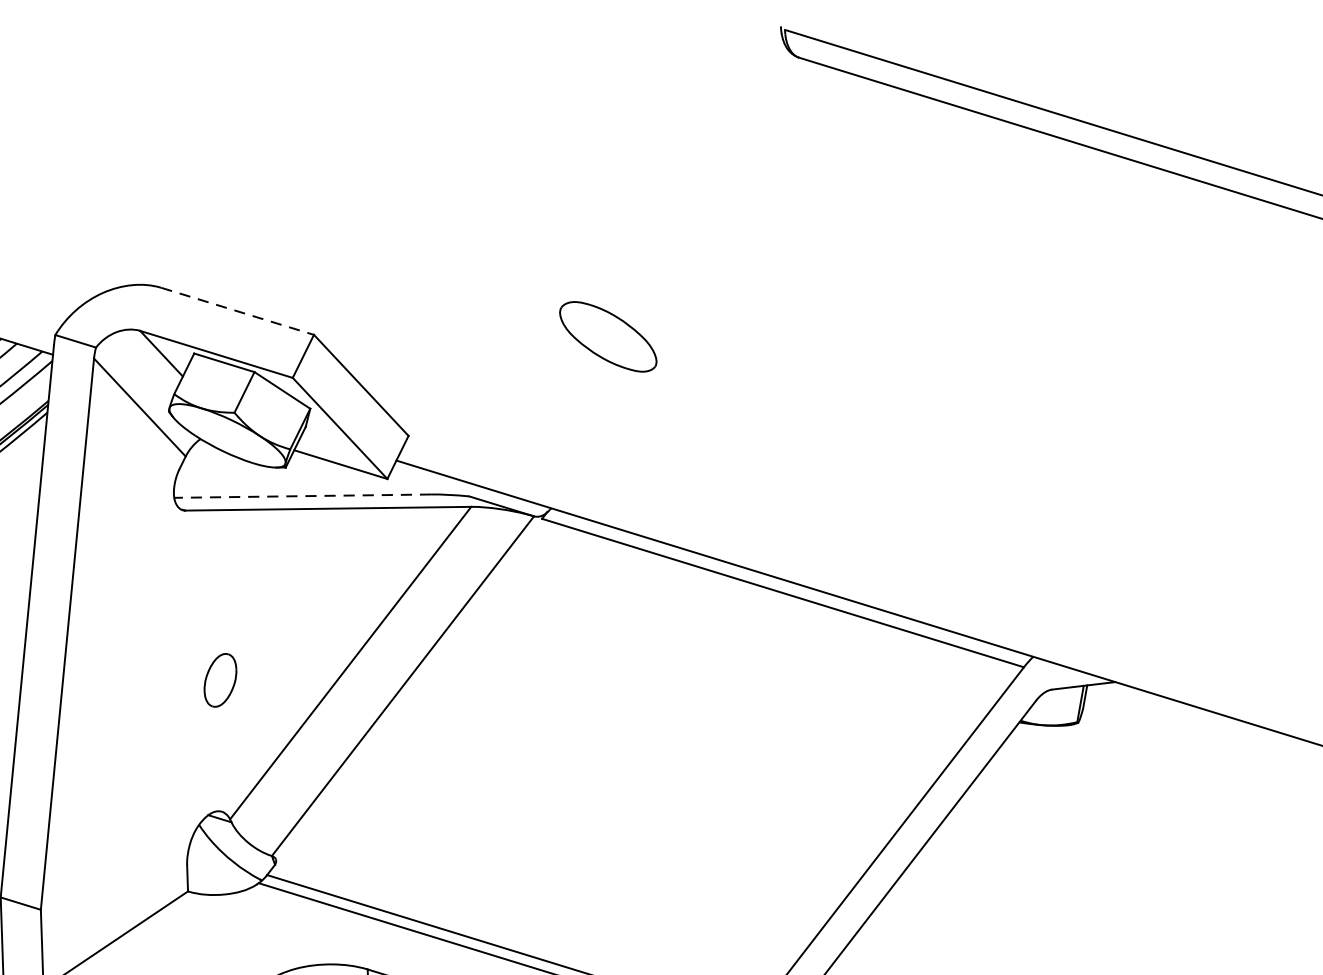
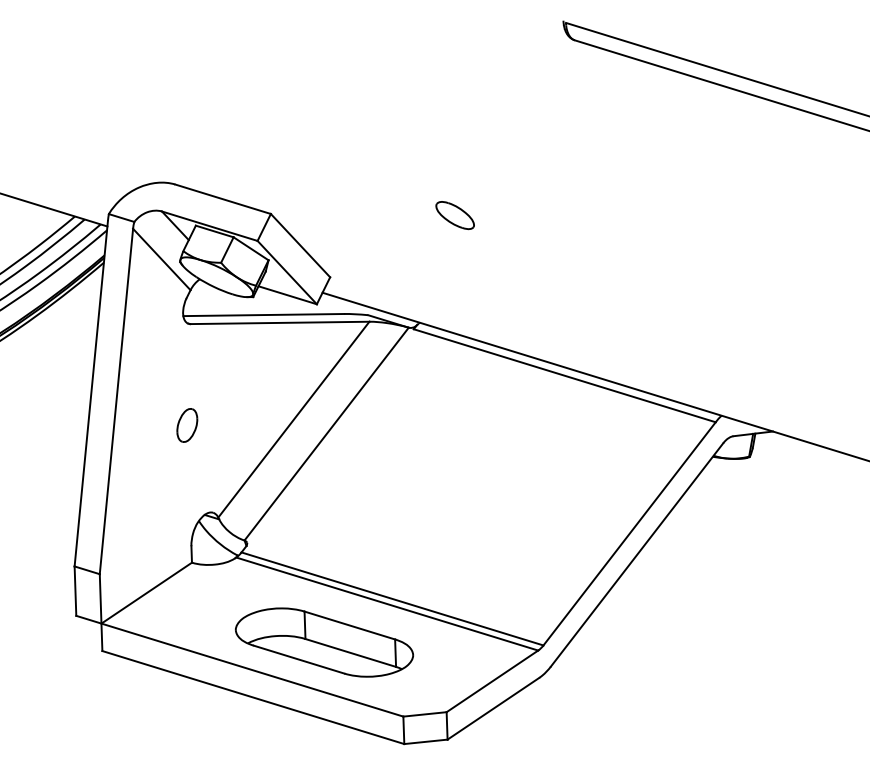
line: (238, 311) -> (223, 199), dashed -> solid
part: (607, 337) -> (454, 215), size x0.62
line: (302, 496) -> (263, 315), dashed -> solid
part: (220, 680) -> (187, 425), moved

